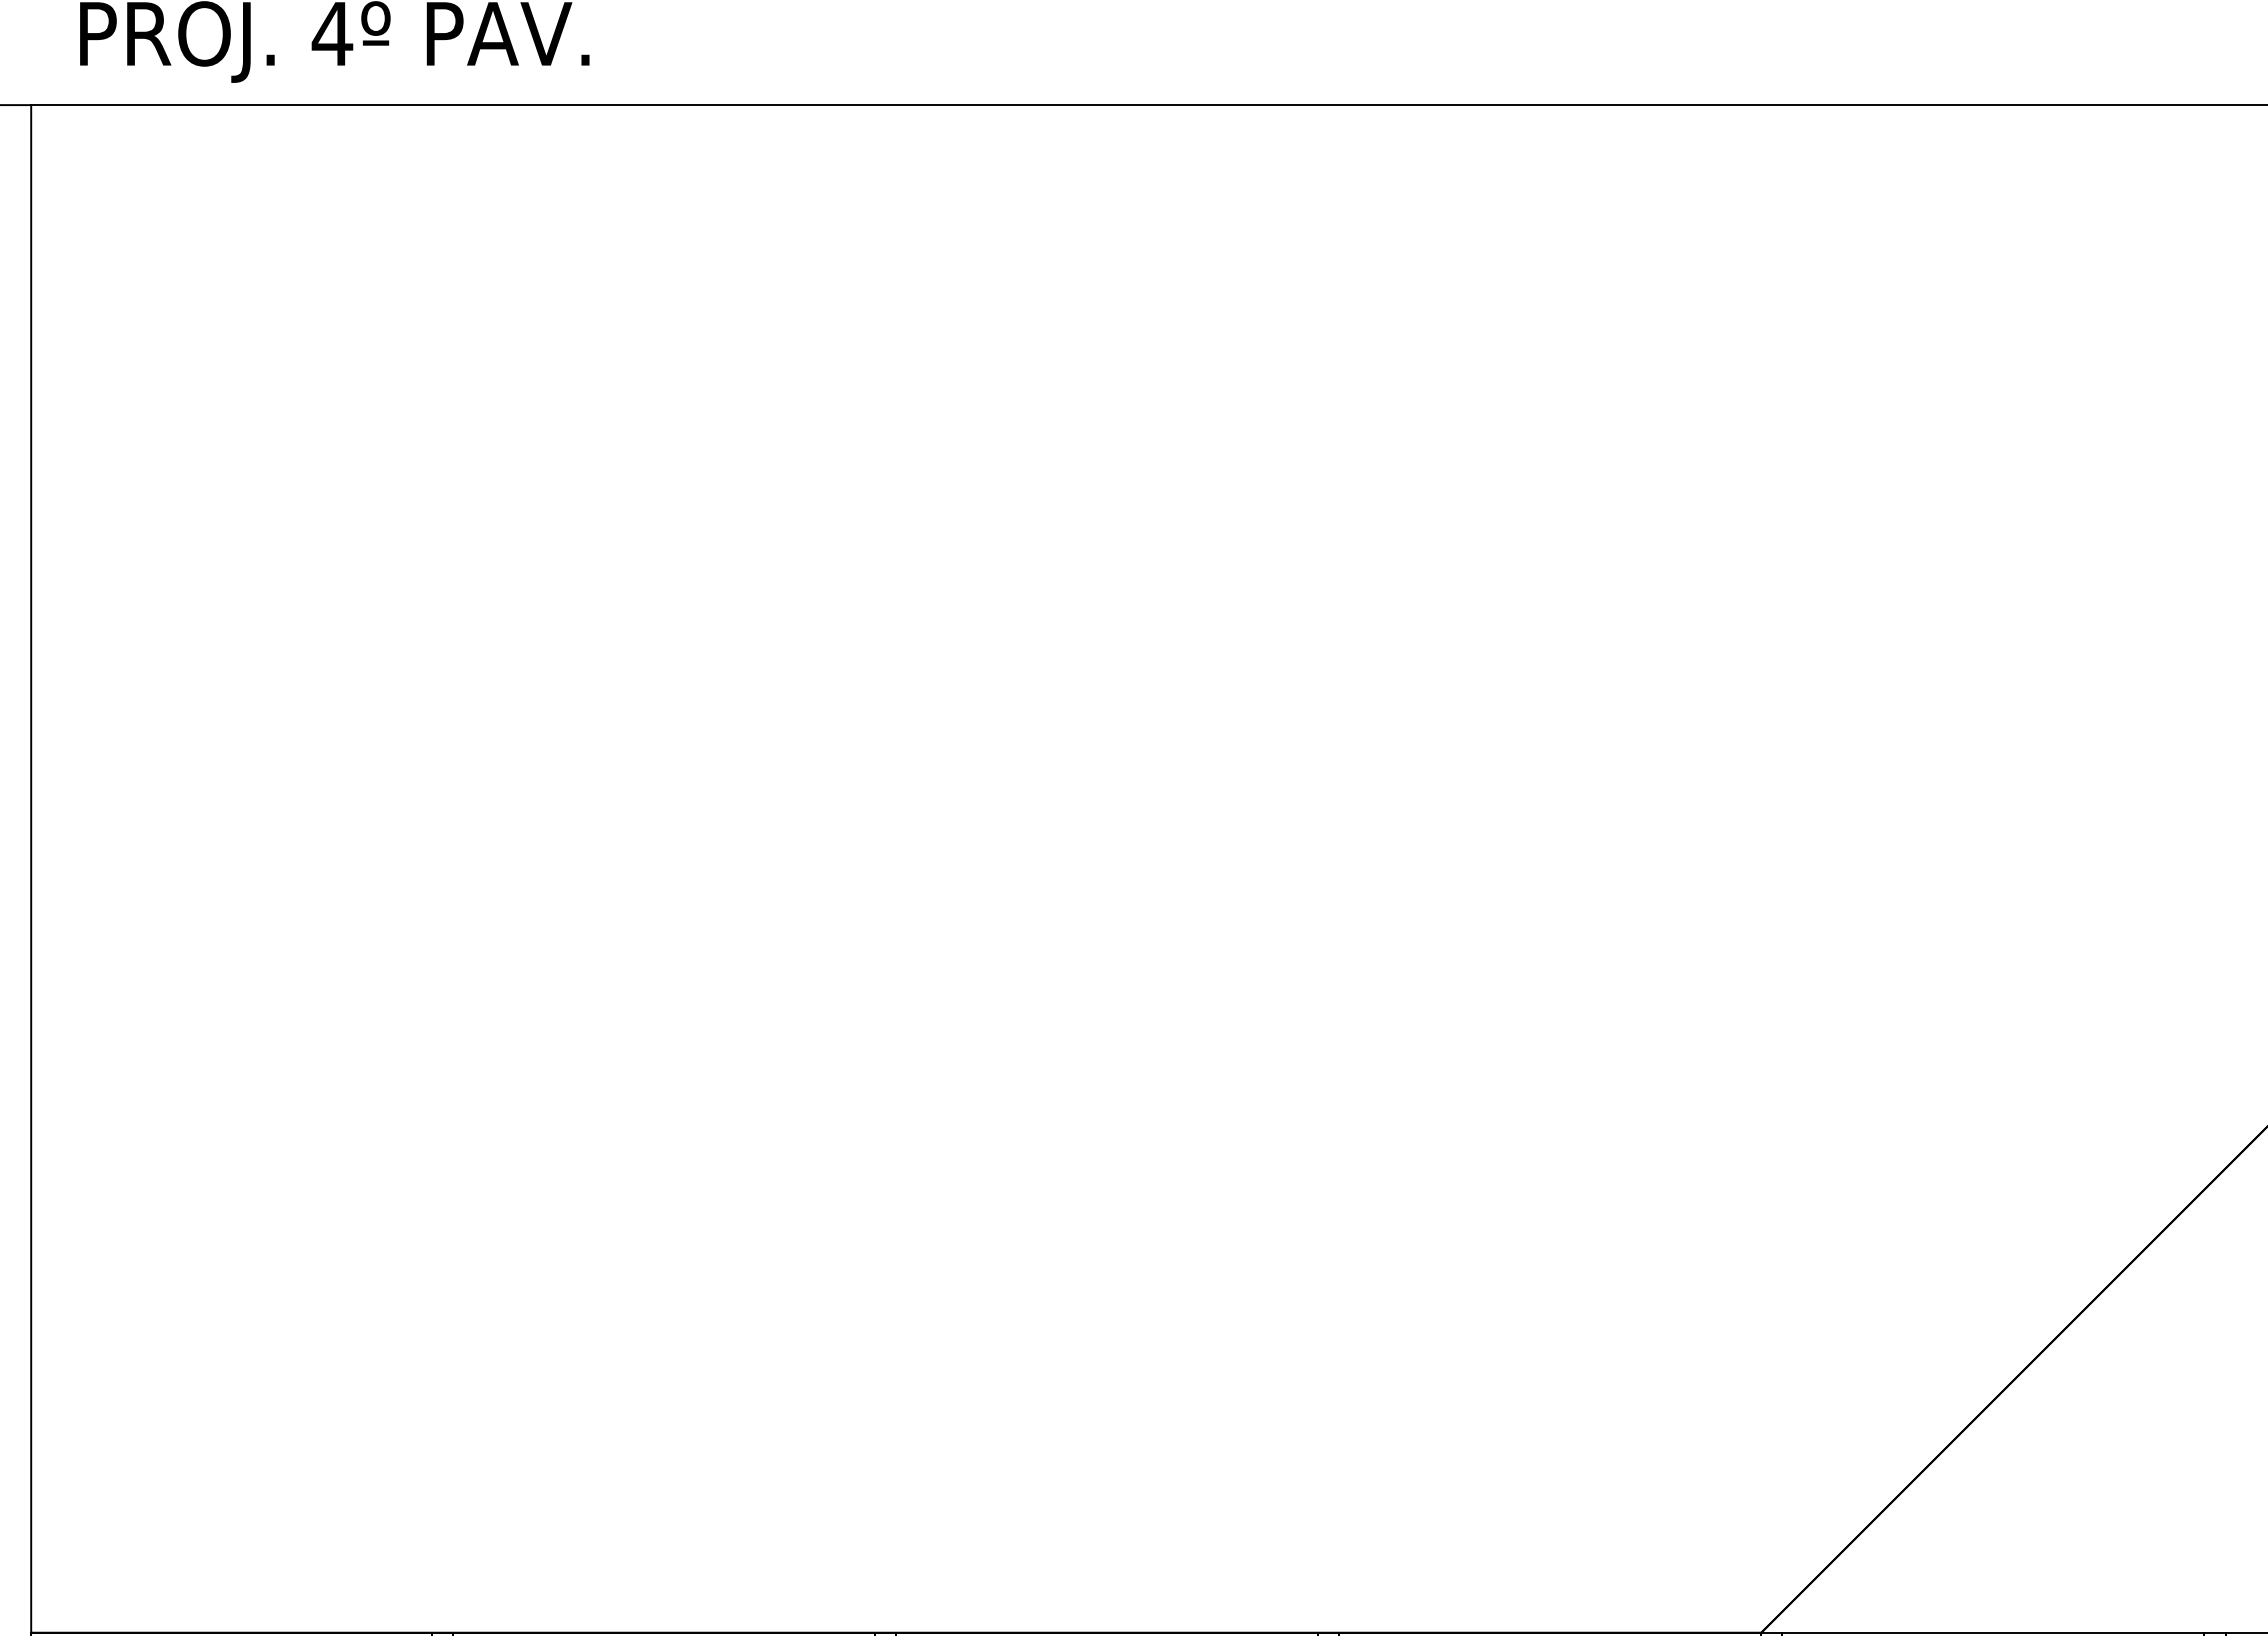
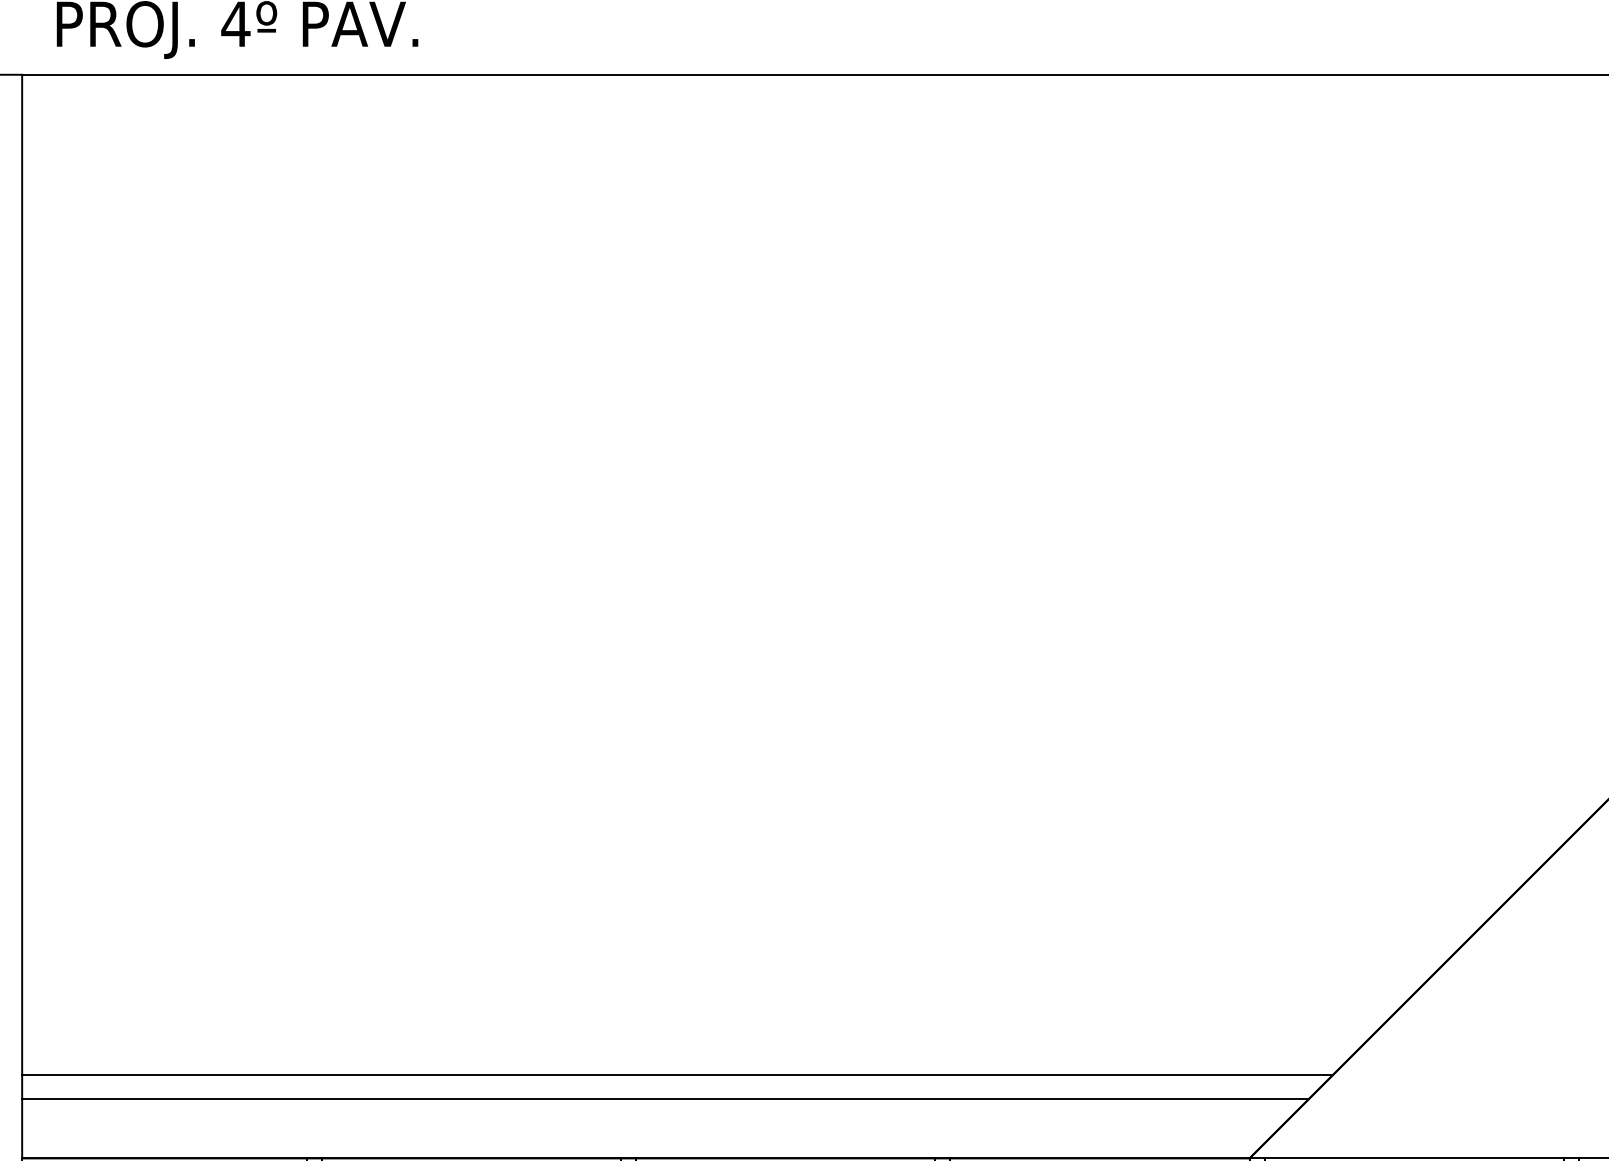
line: (955, 1514) -> (677, 1074), added
line: (938, 1548) -> (665, 1098), added

